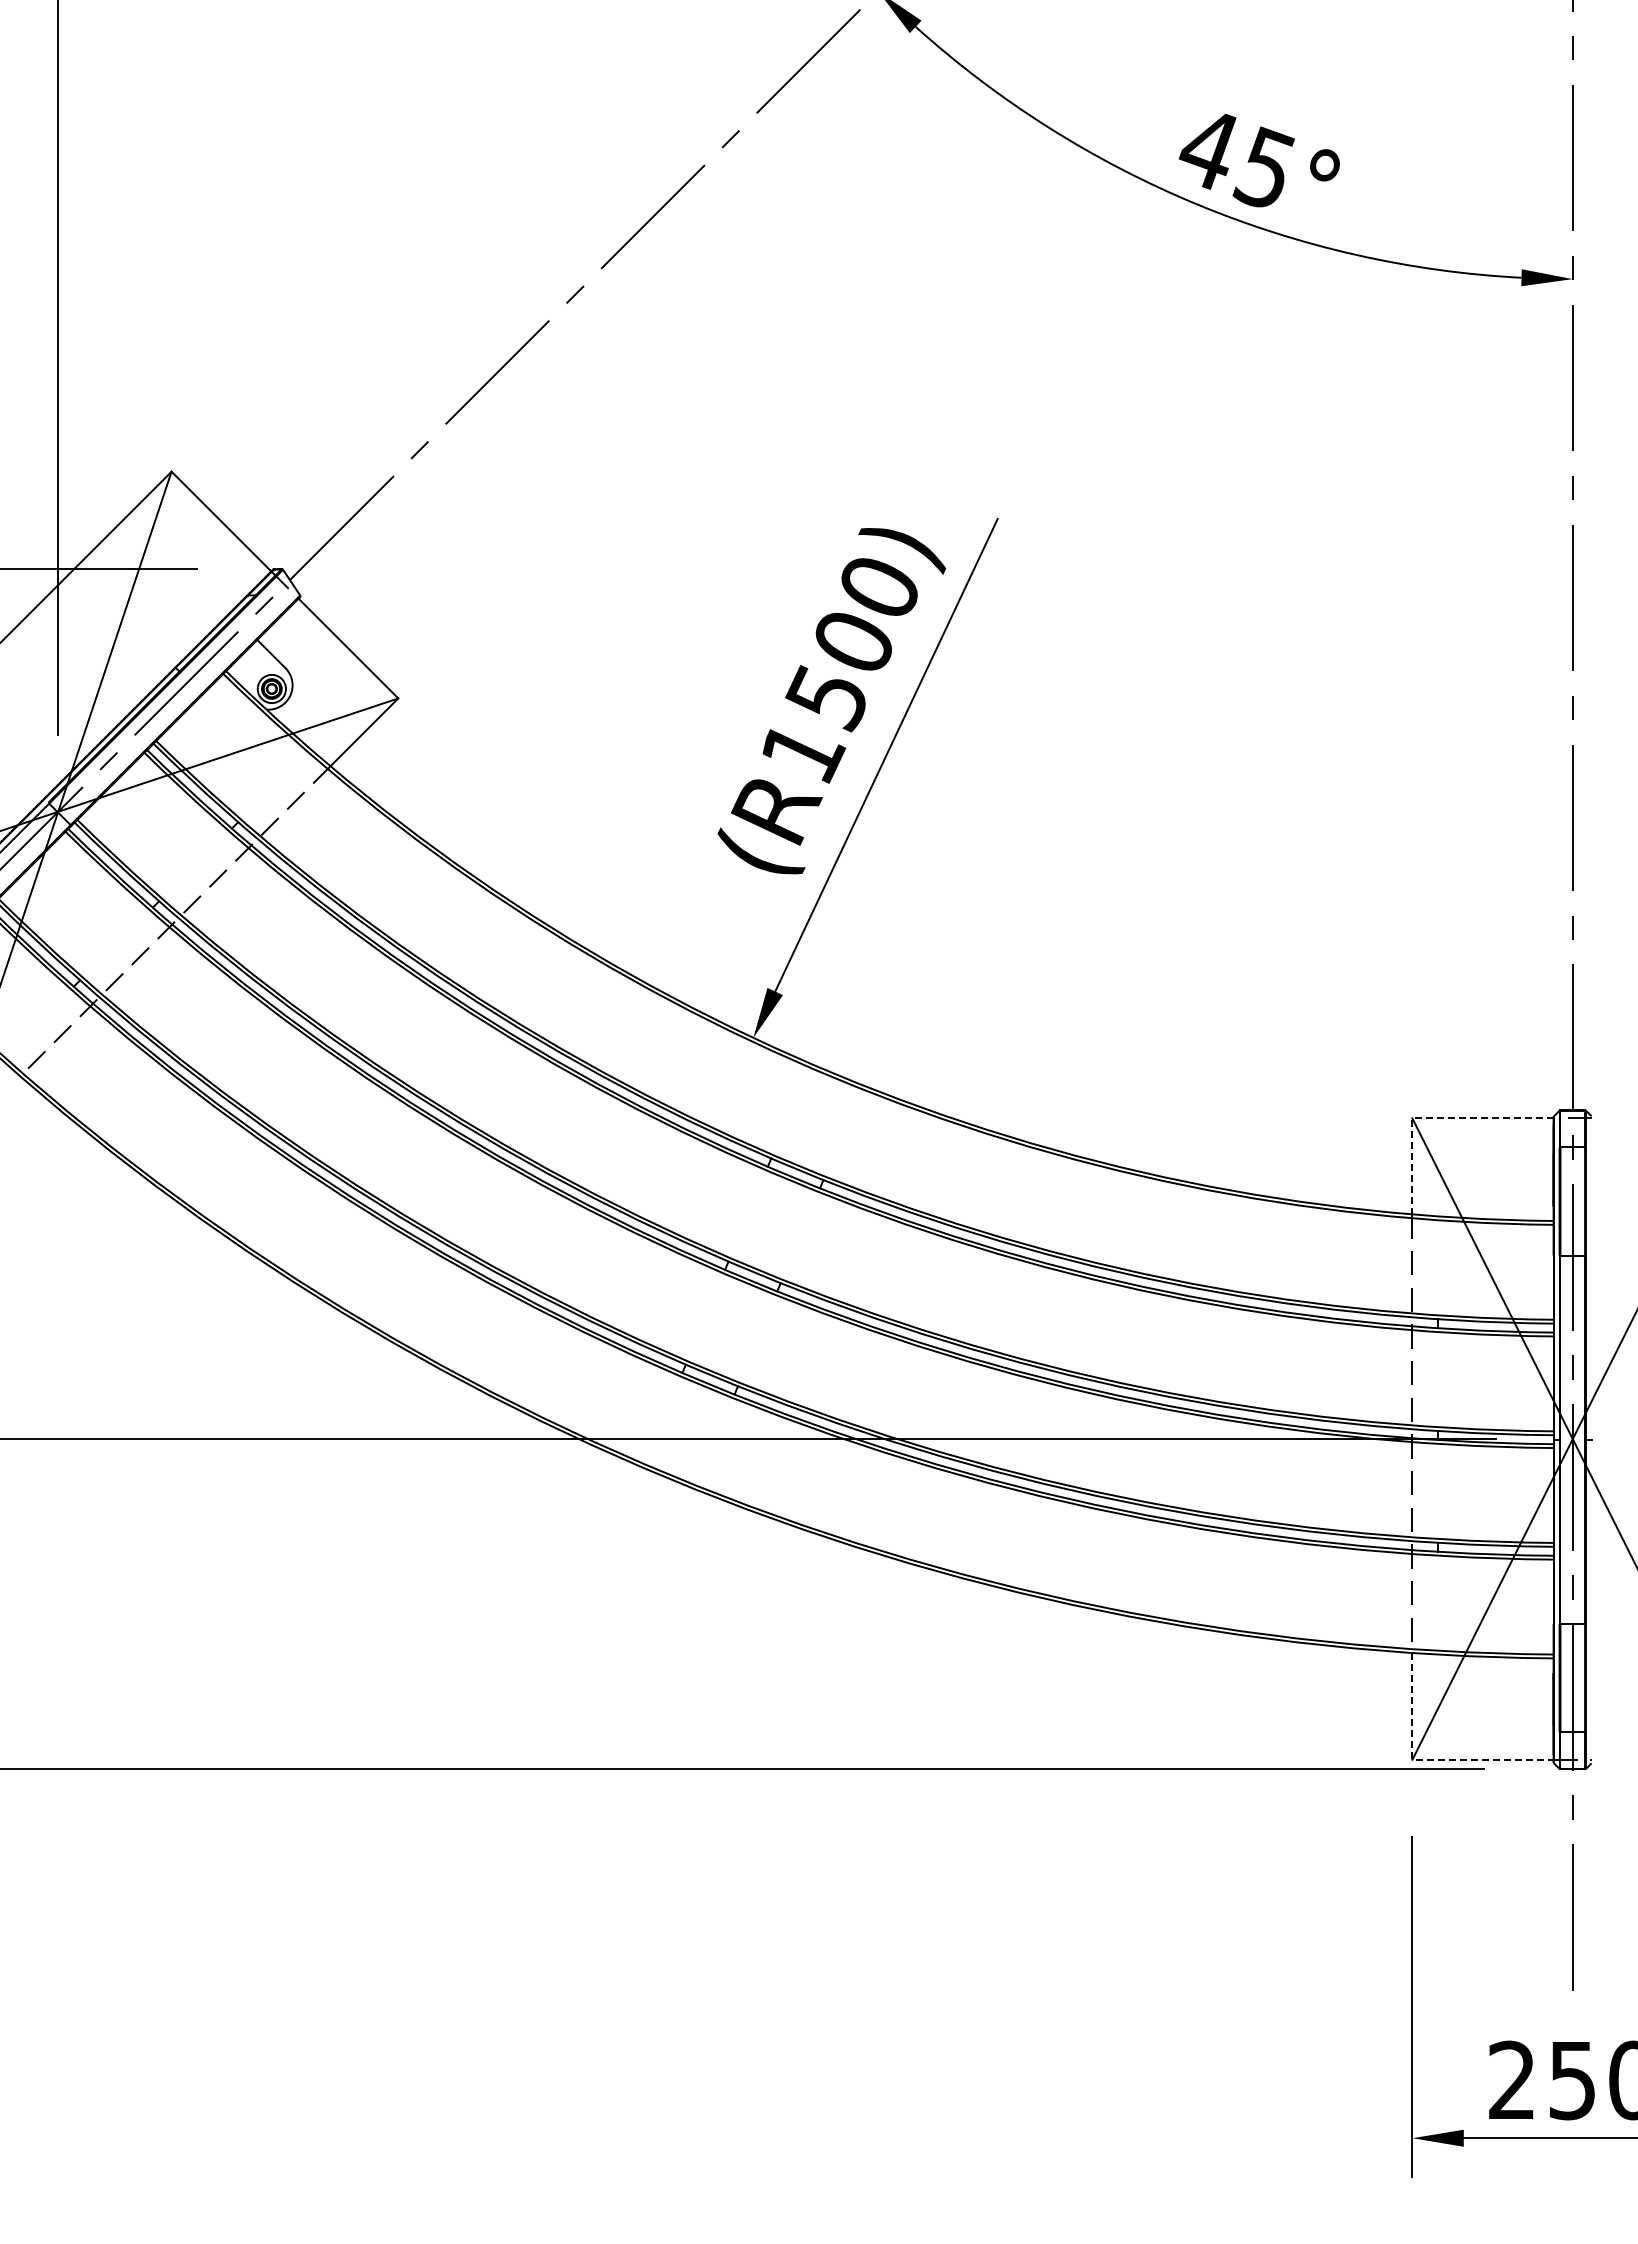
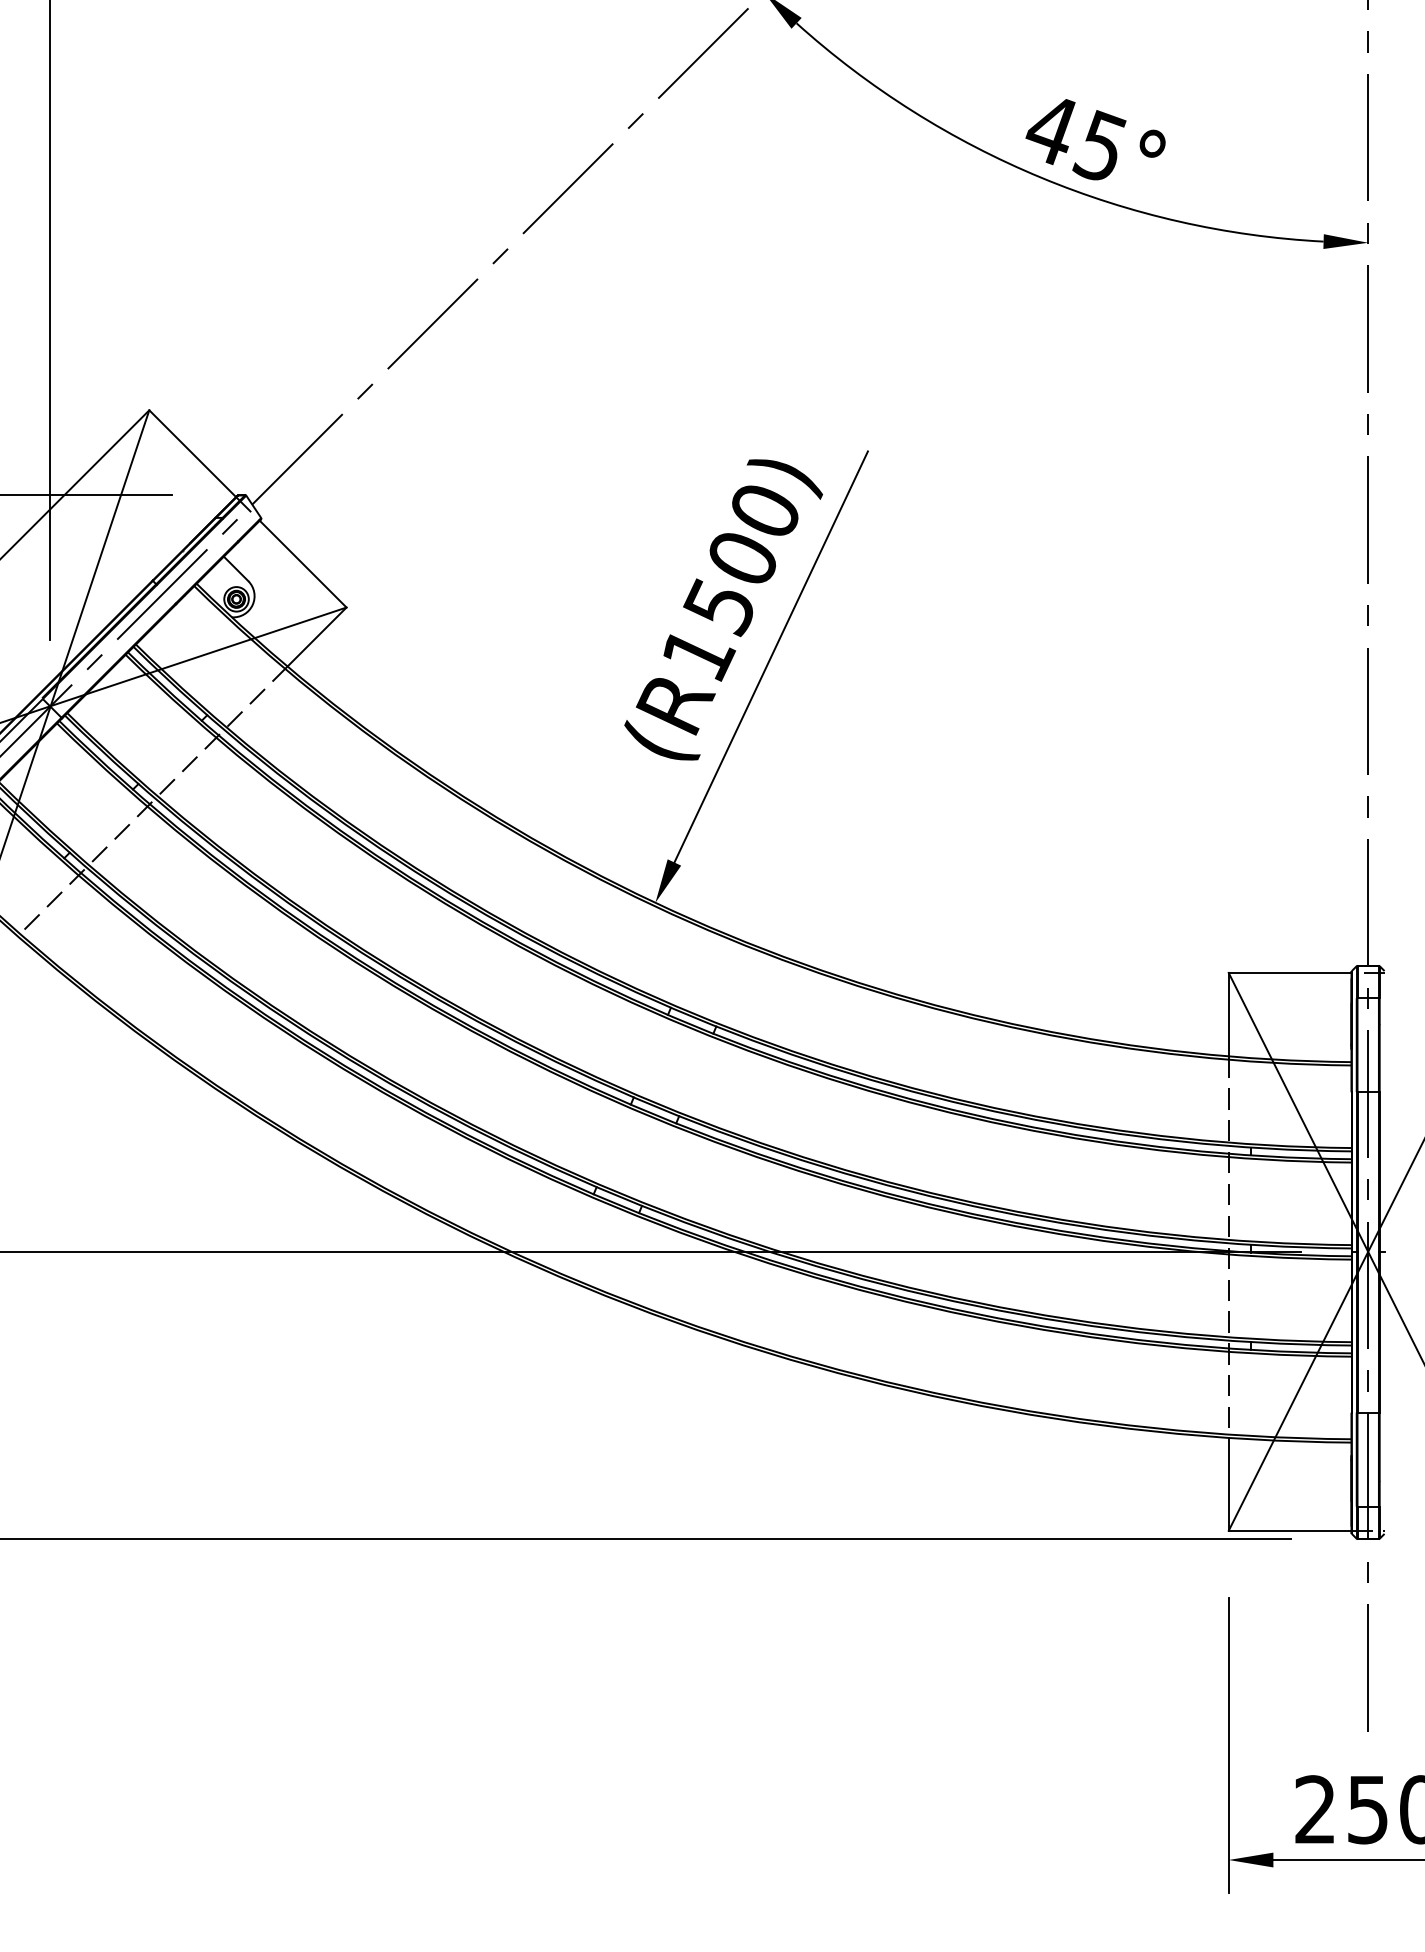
line: (1434, 1118) -> (1247, 972), dashed -> solid
line: (1429, 1759) -> (1243, 1530), dashed -> solid

